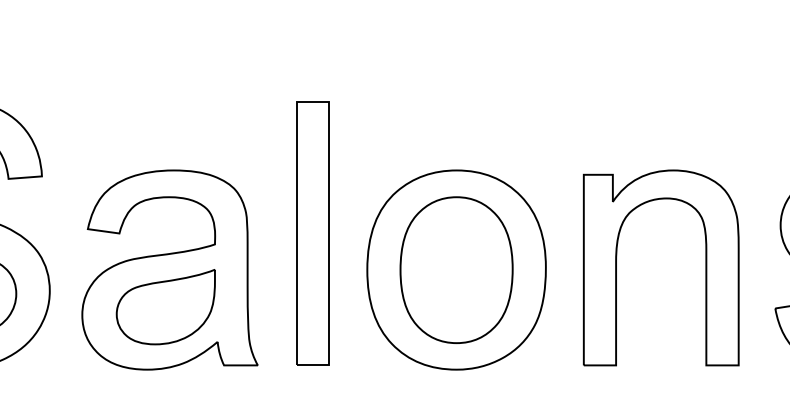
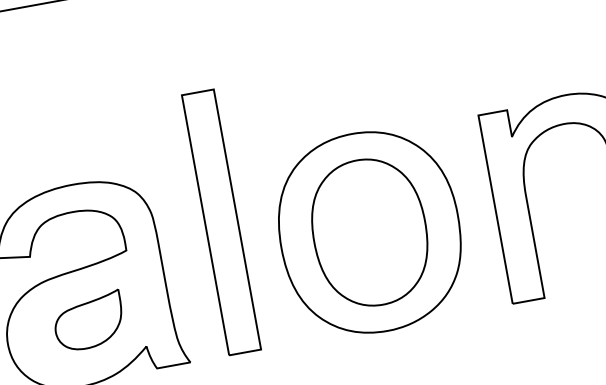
part: (165, 307) -> (88, 321), size x0.7

